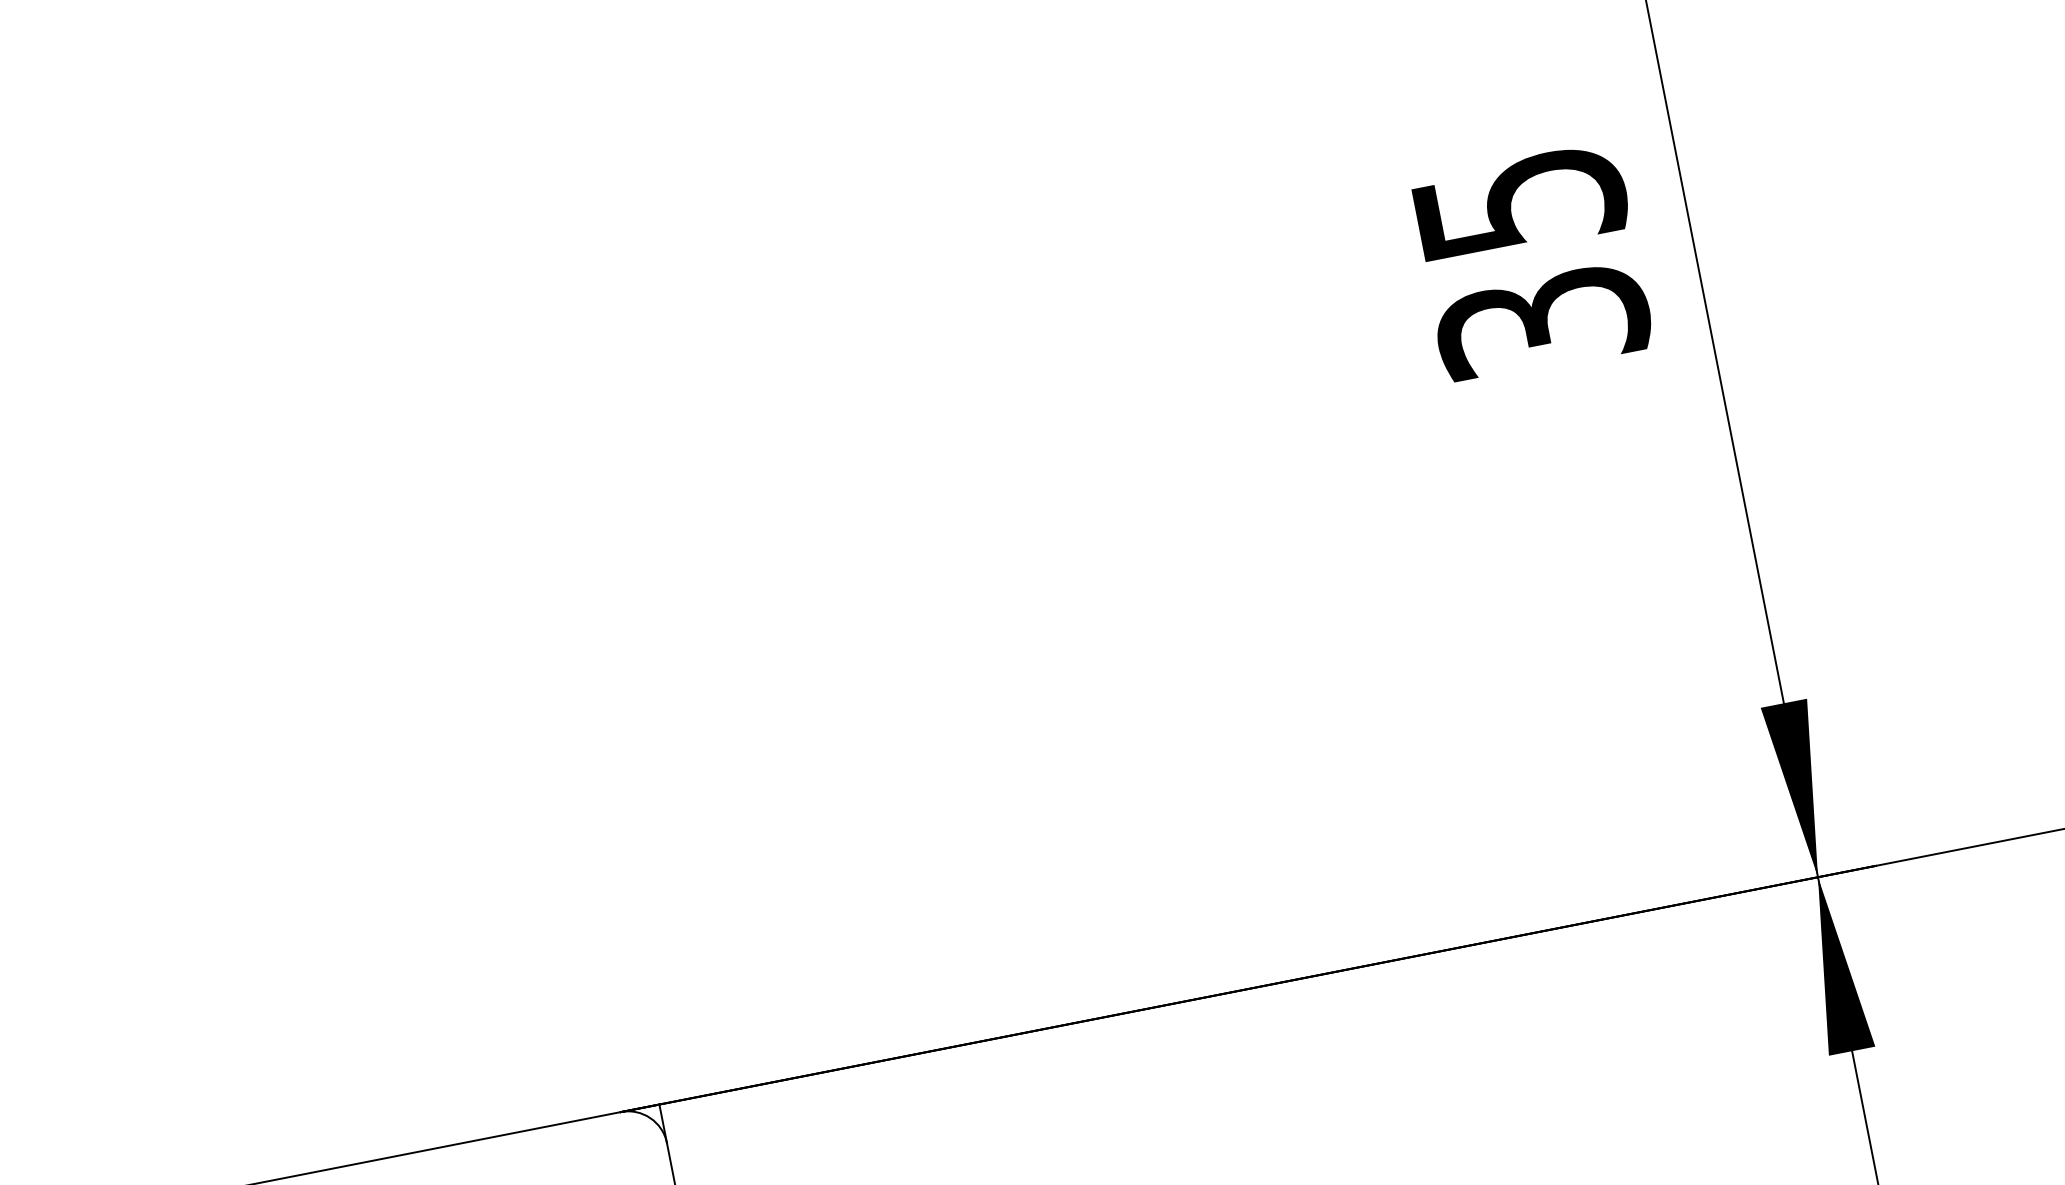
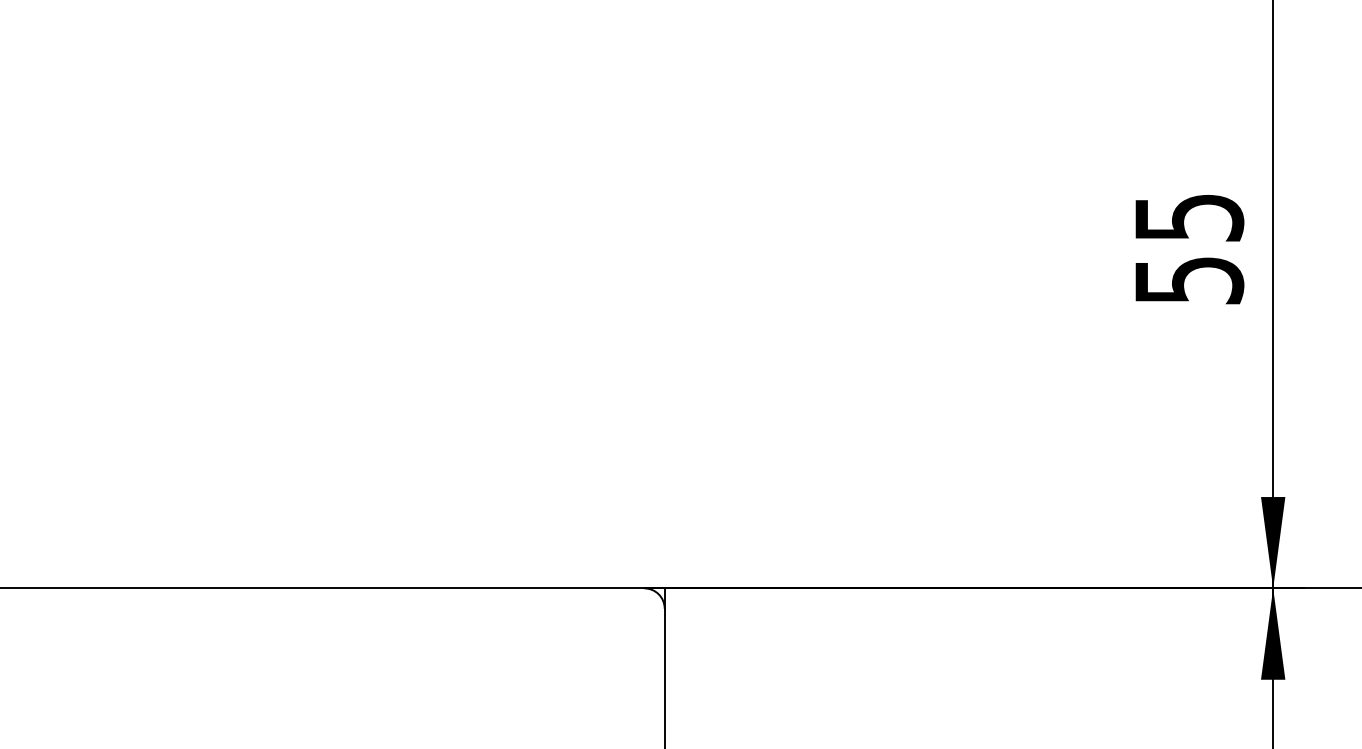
text: (1541, 322) -> (1188, 280), 35 -> 55

